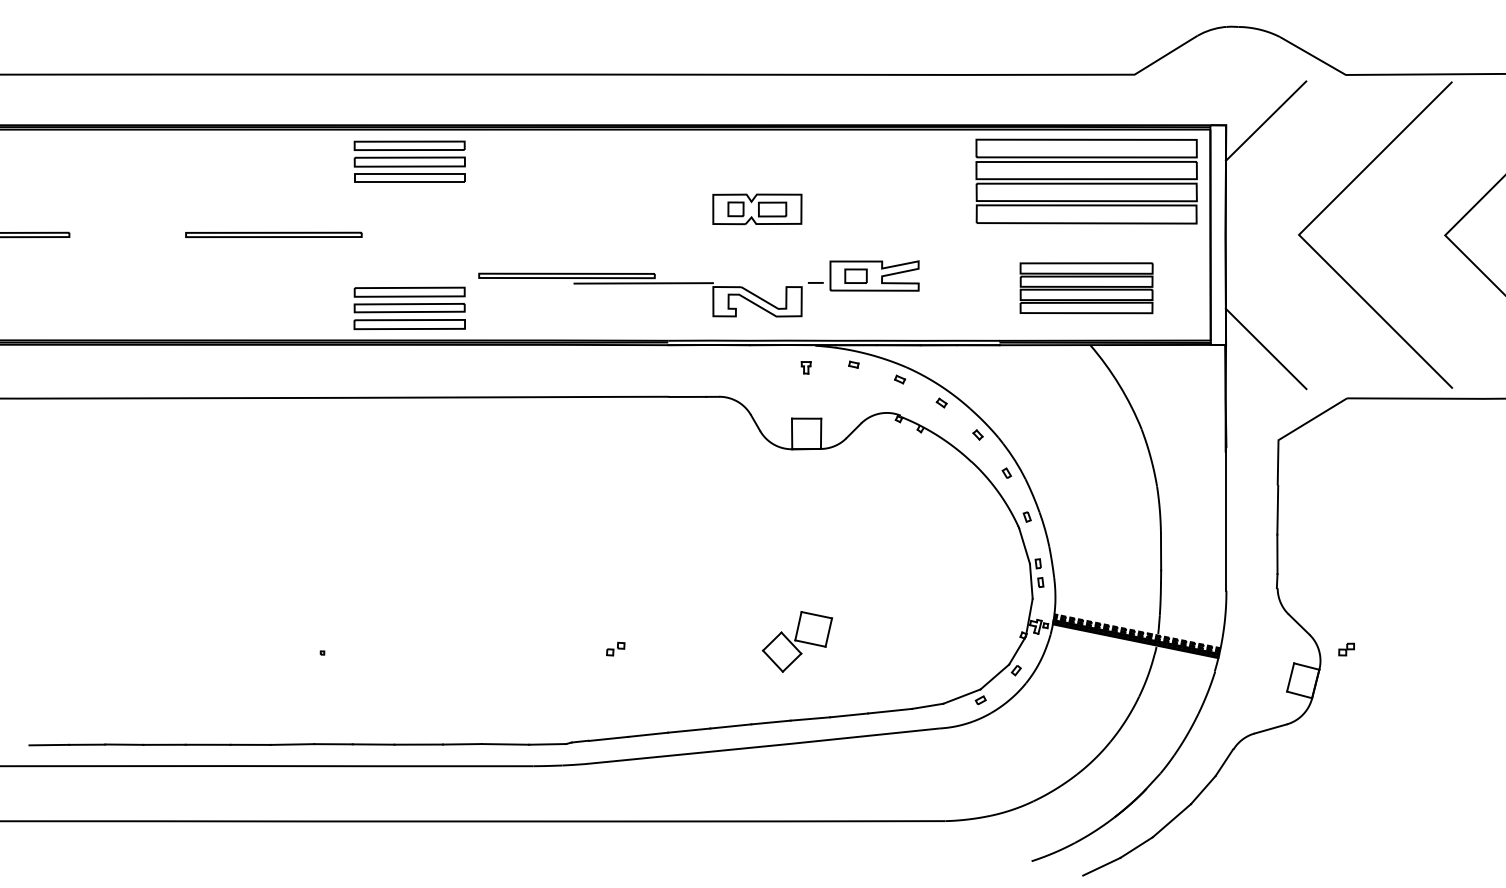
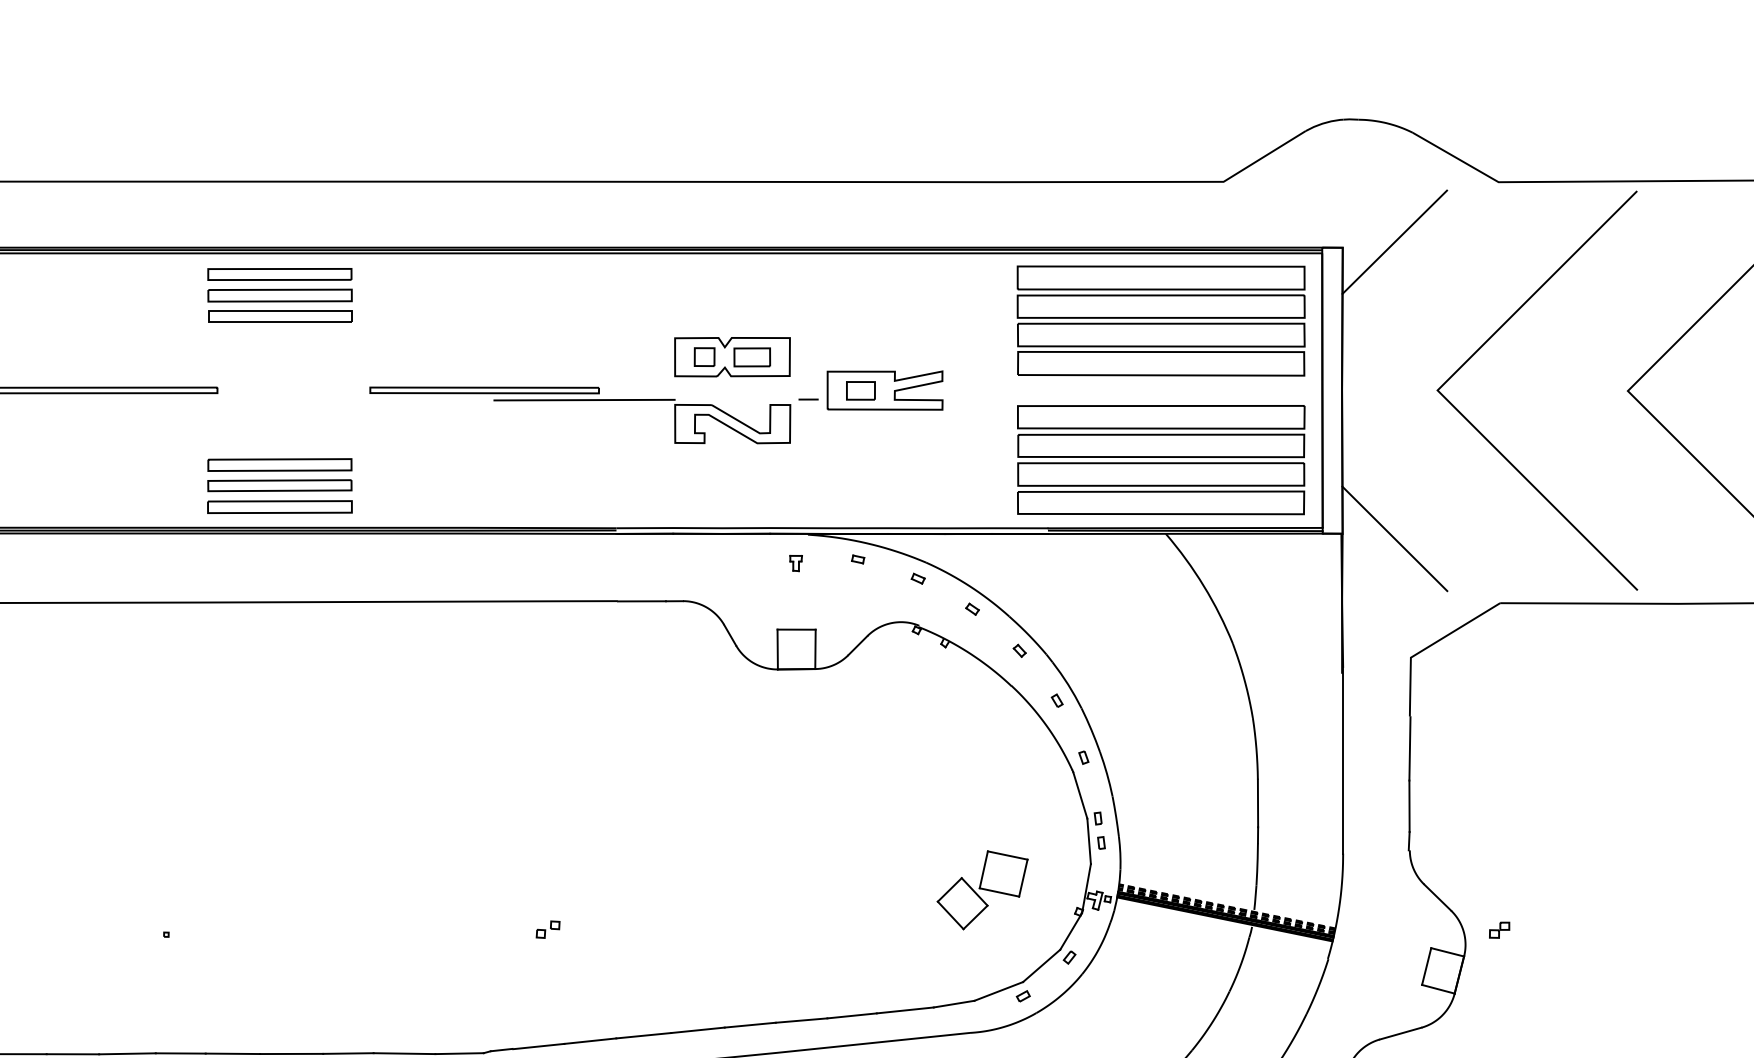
part: (1086, 287) -> (1160, 458), size x1.67
part: (698, 288) -> (655, 406), moved
part: (797, 641) -> (982, 889), moved

